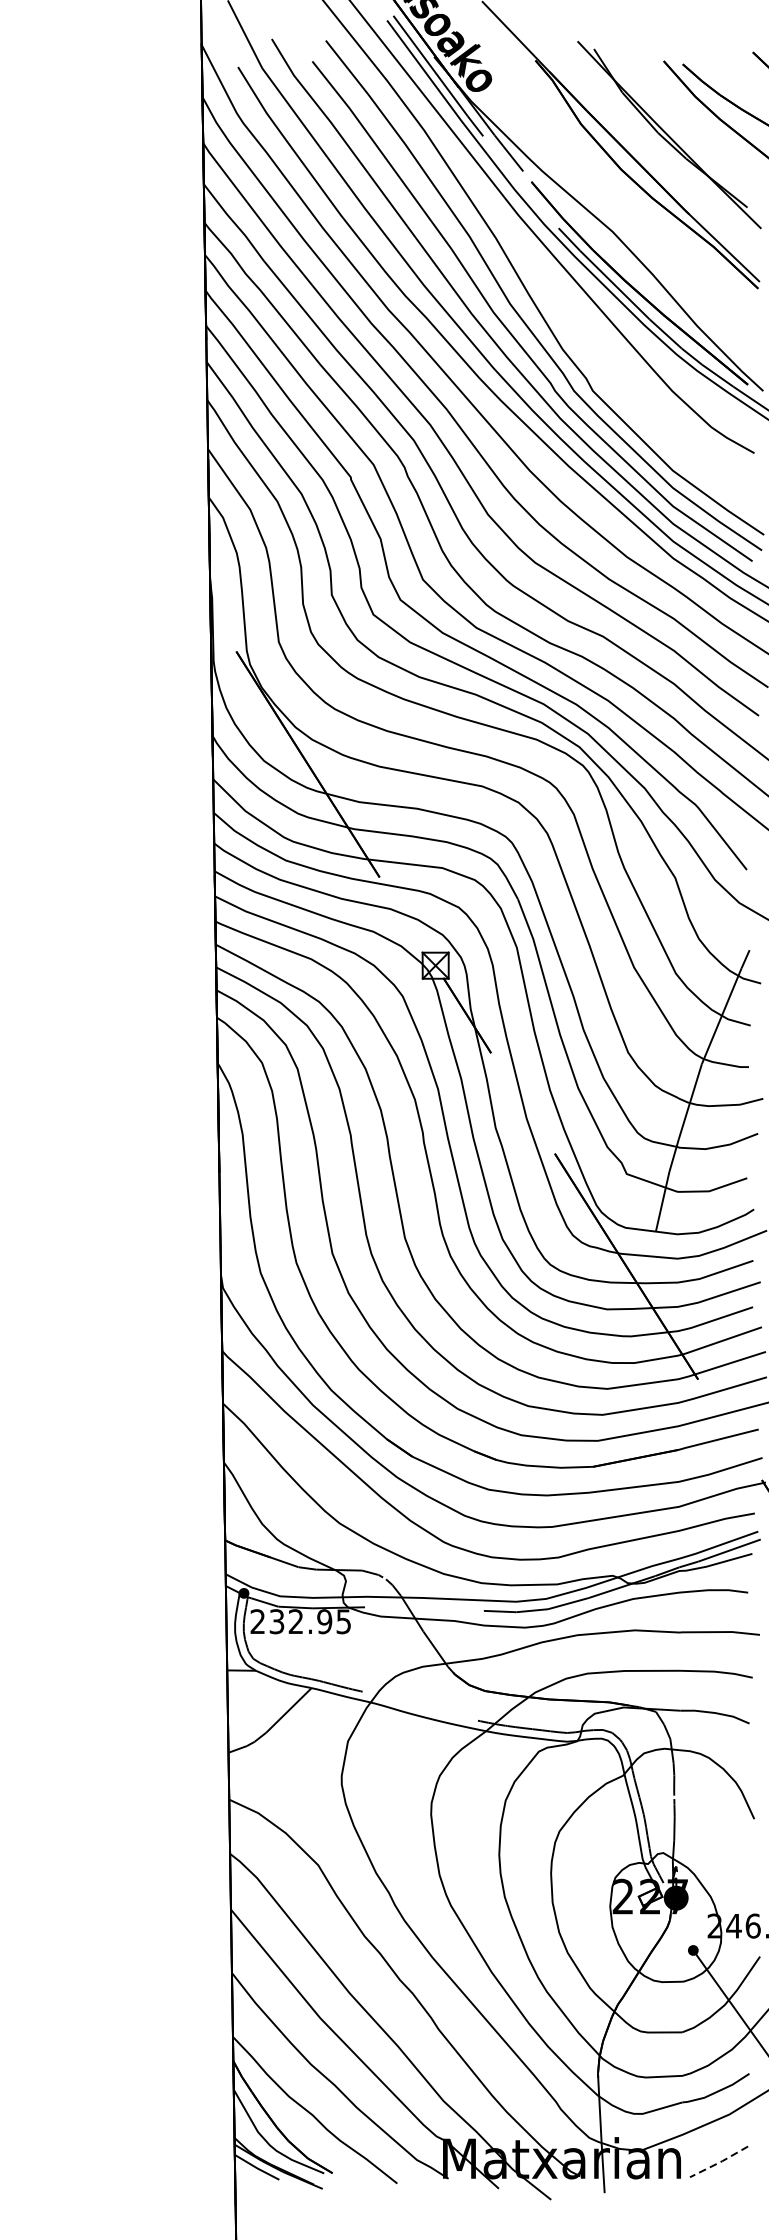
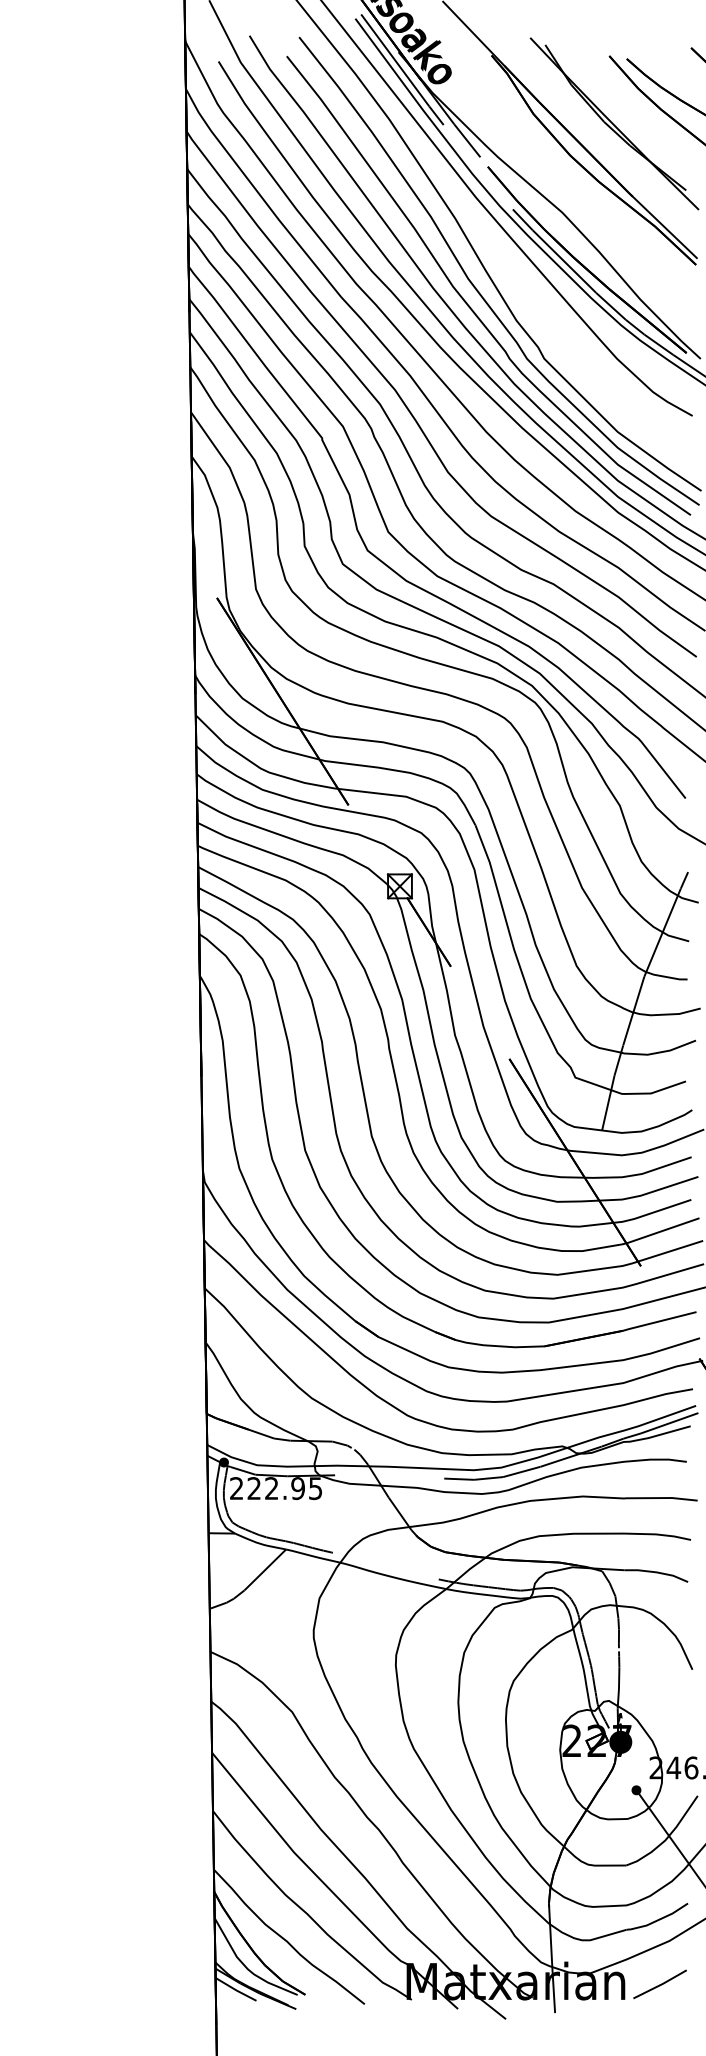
text: (276, 1621) -> (253, 1488), 232.95 -> 222.95
line: (719, 2163) -> (660, 1985), dashed -> solid

